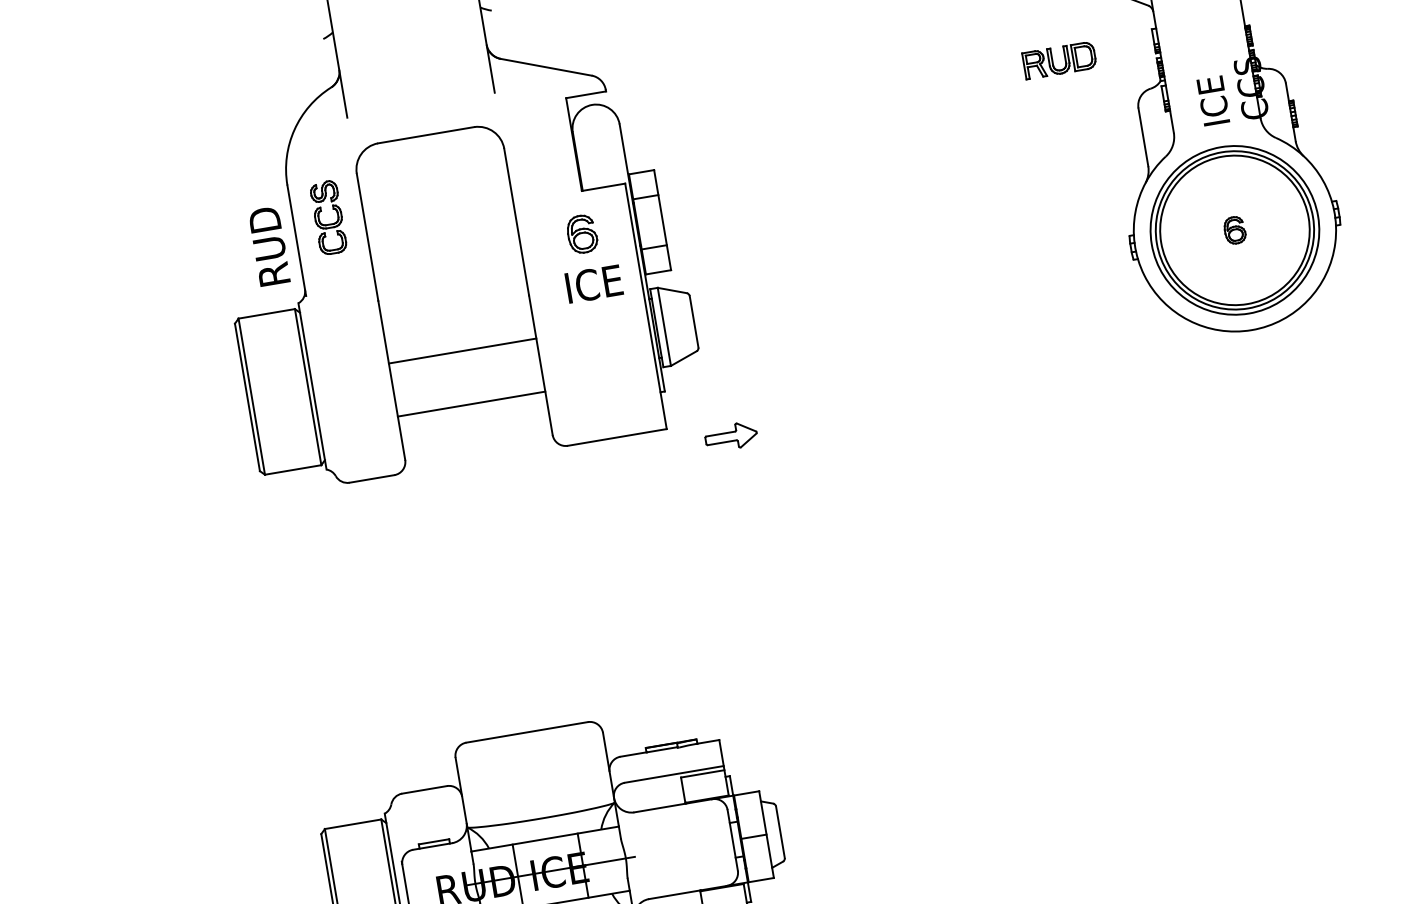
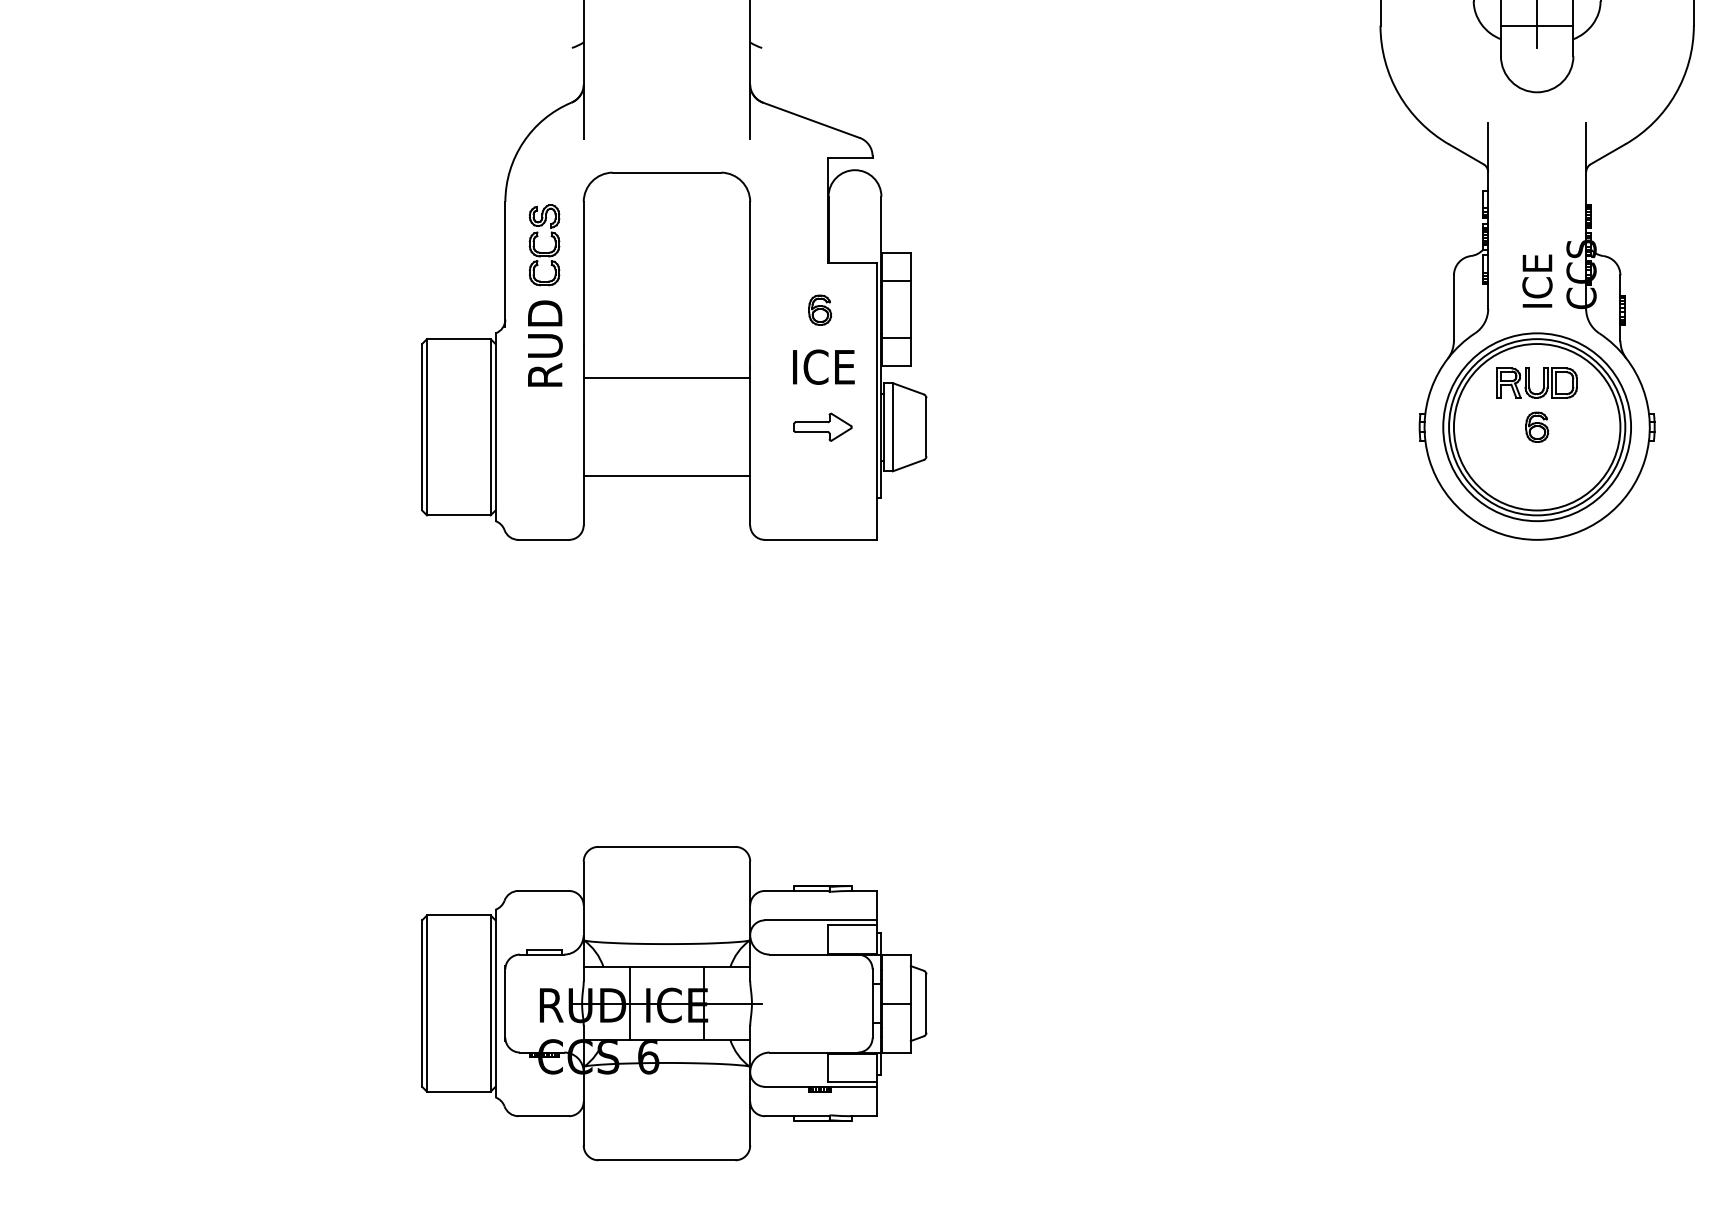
part: (1052, 61) -> (1529, 382), moved
part: (582, 233) -> (820, 309), size x0.71
text: (269, 246) -> (545, 343), moved
line: (462, 351) -> (666, 378), moved
part: (730, 436) -> (822, 426), moved

